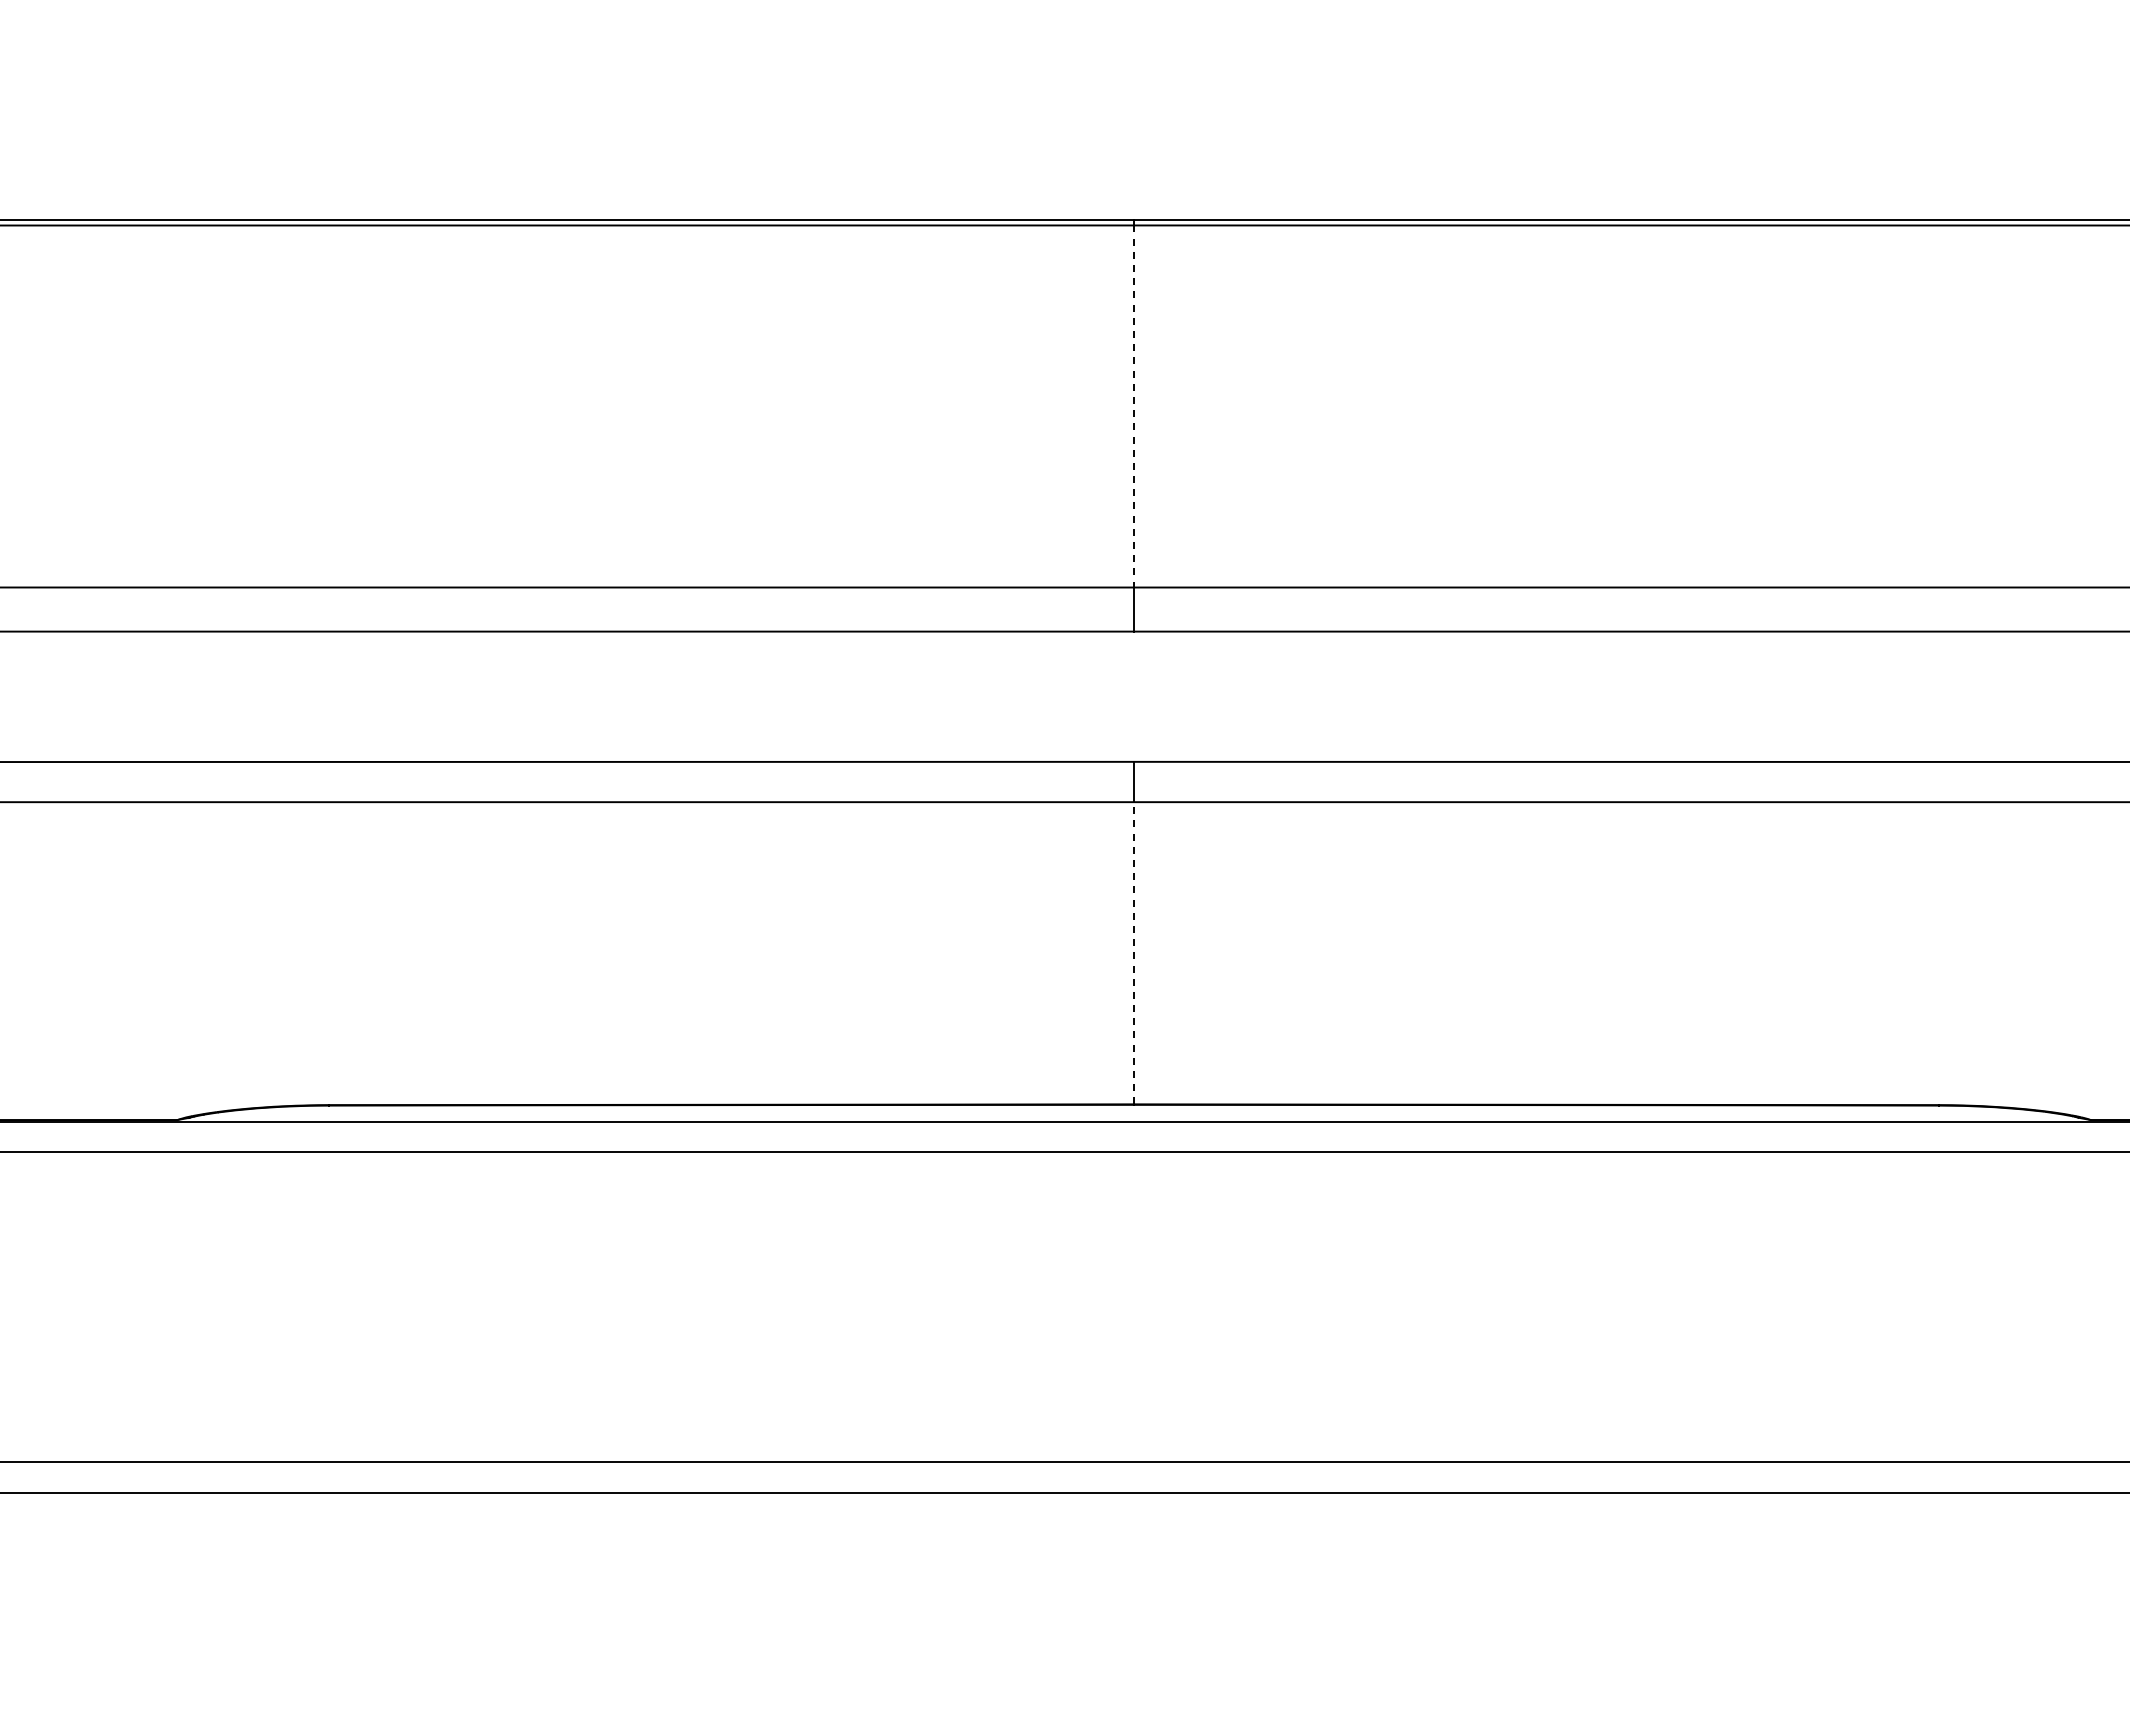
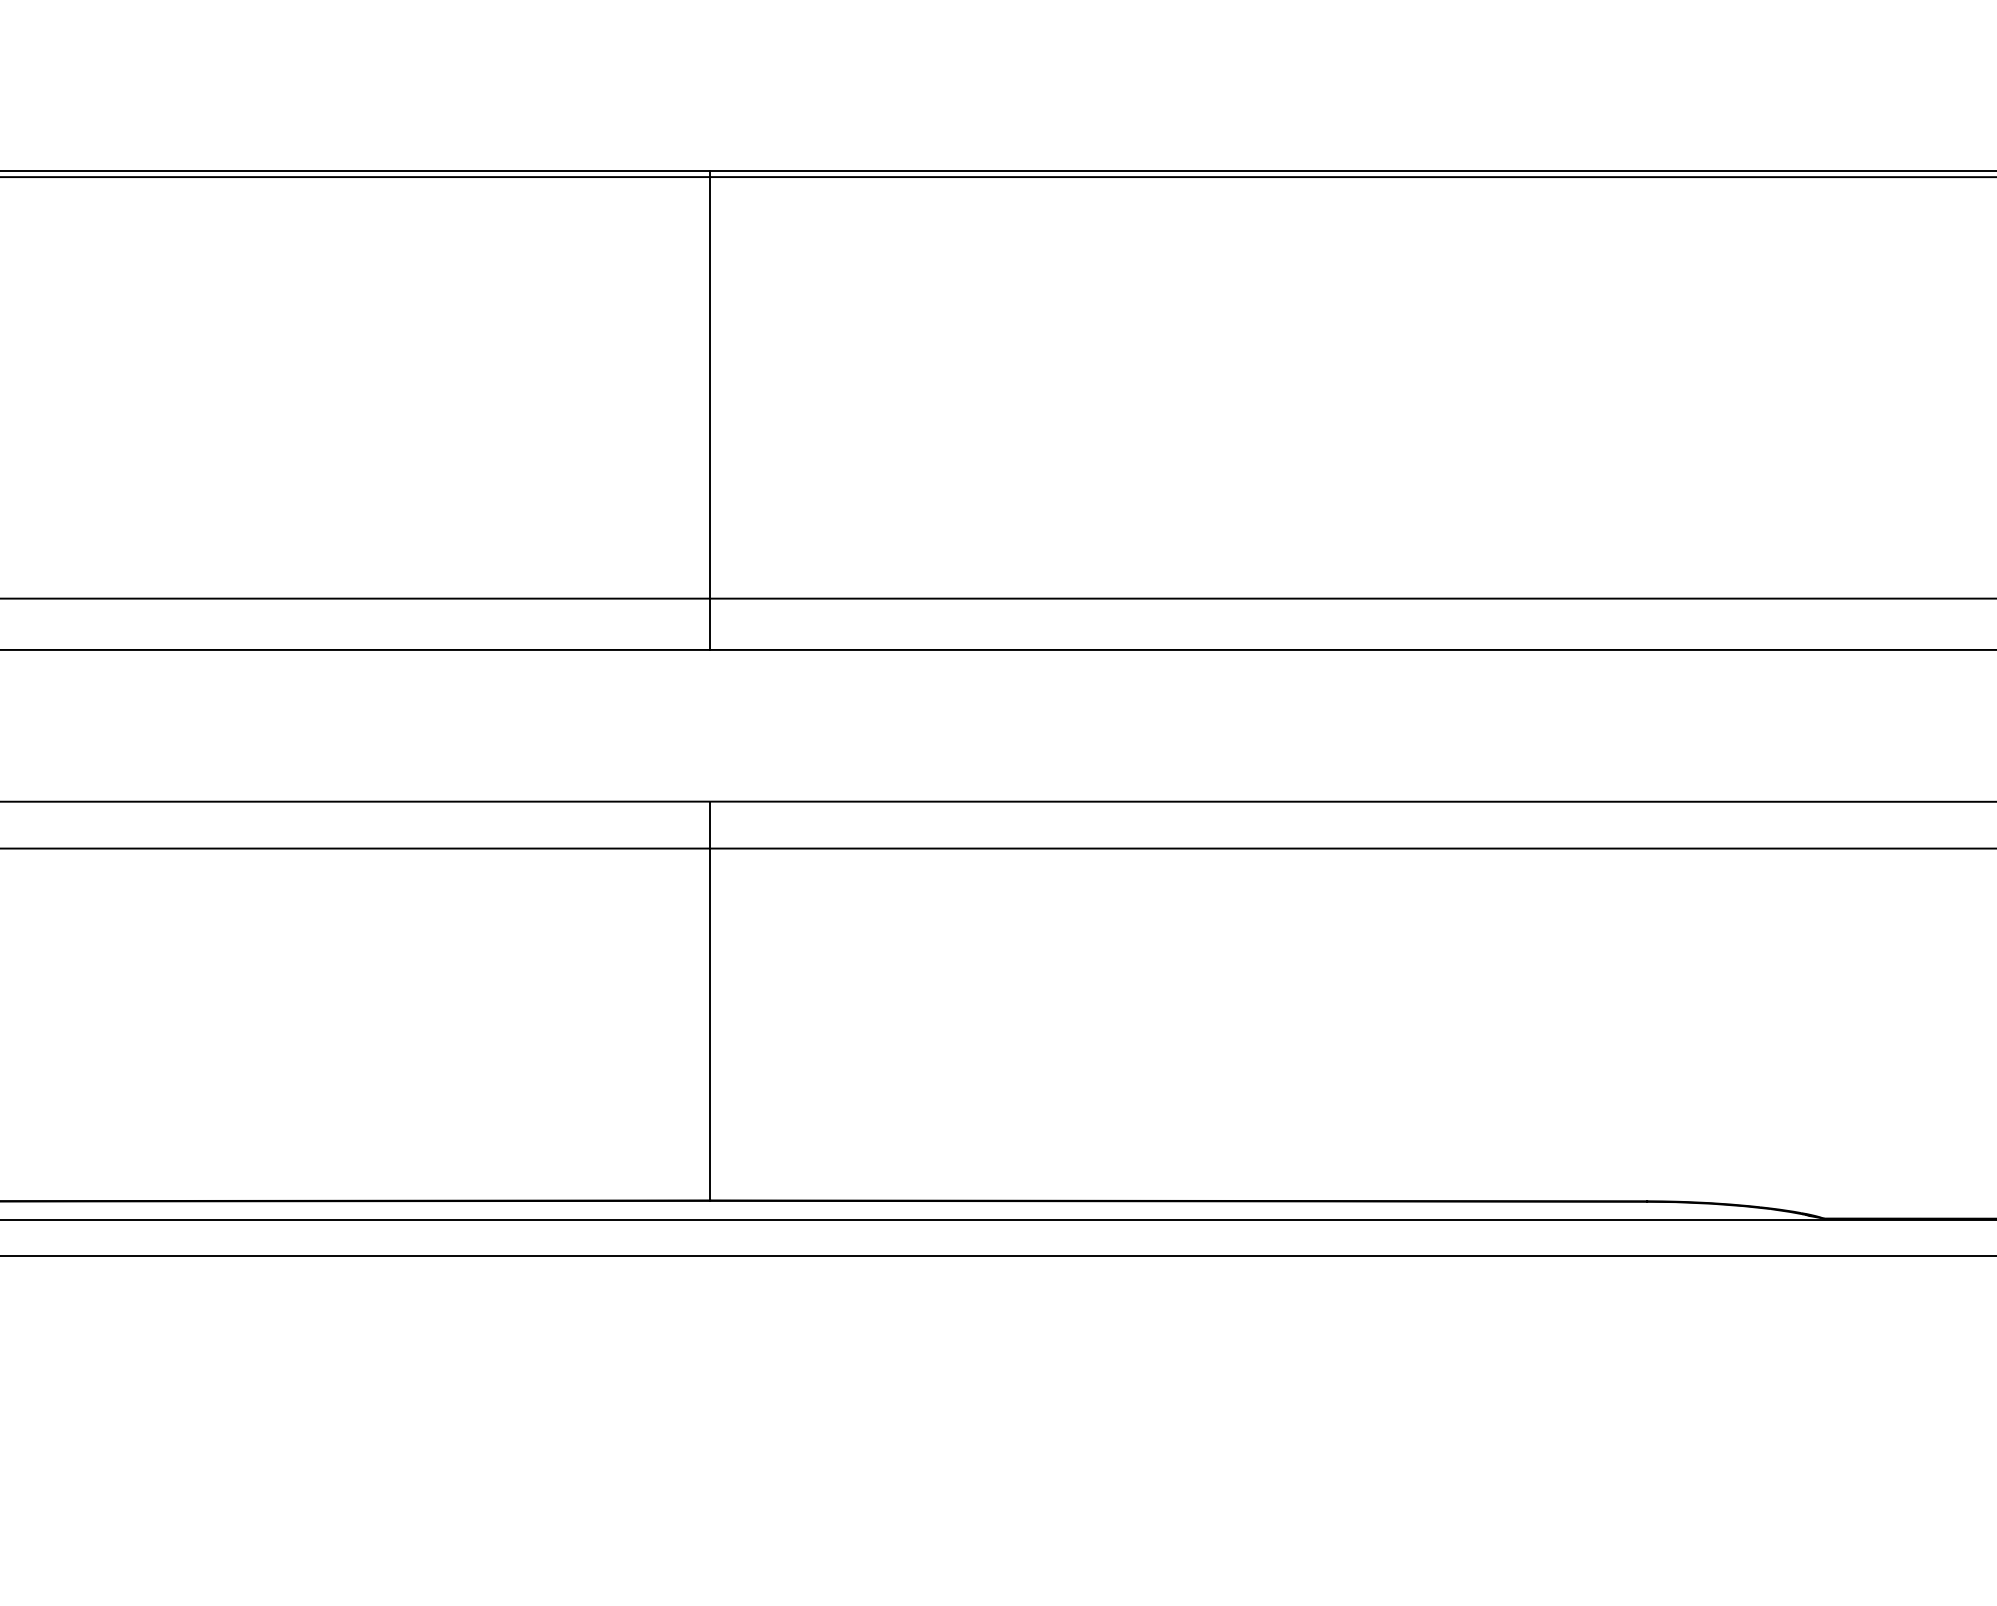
line: (1134, 406) -> (710, 387), dashed -> solid
line: (1134, 952) -> (710, 1023), dashed -> solid

